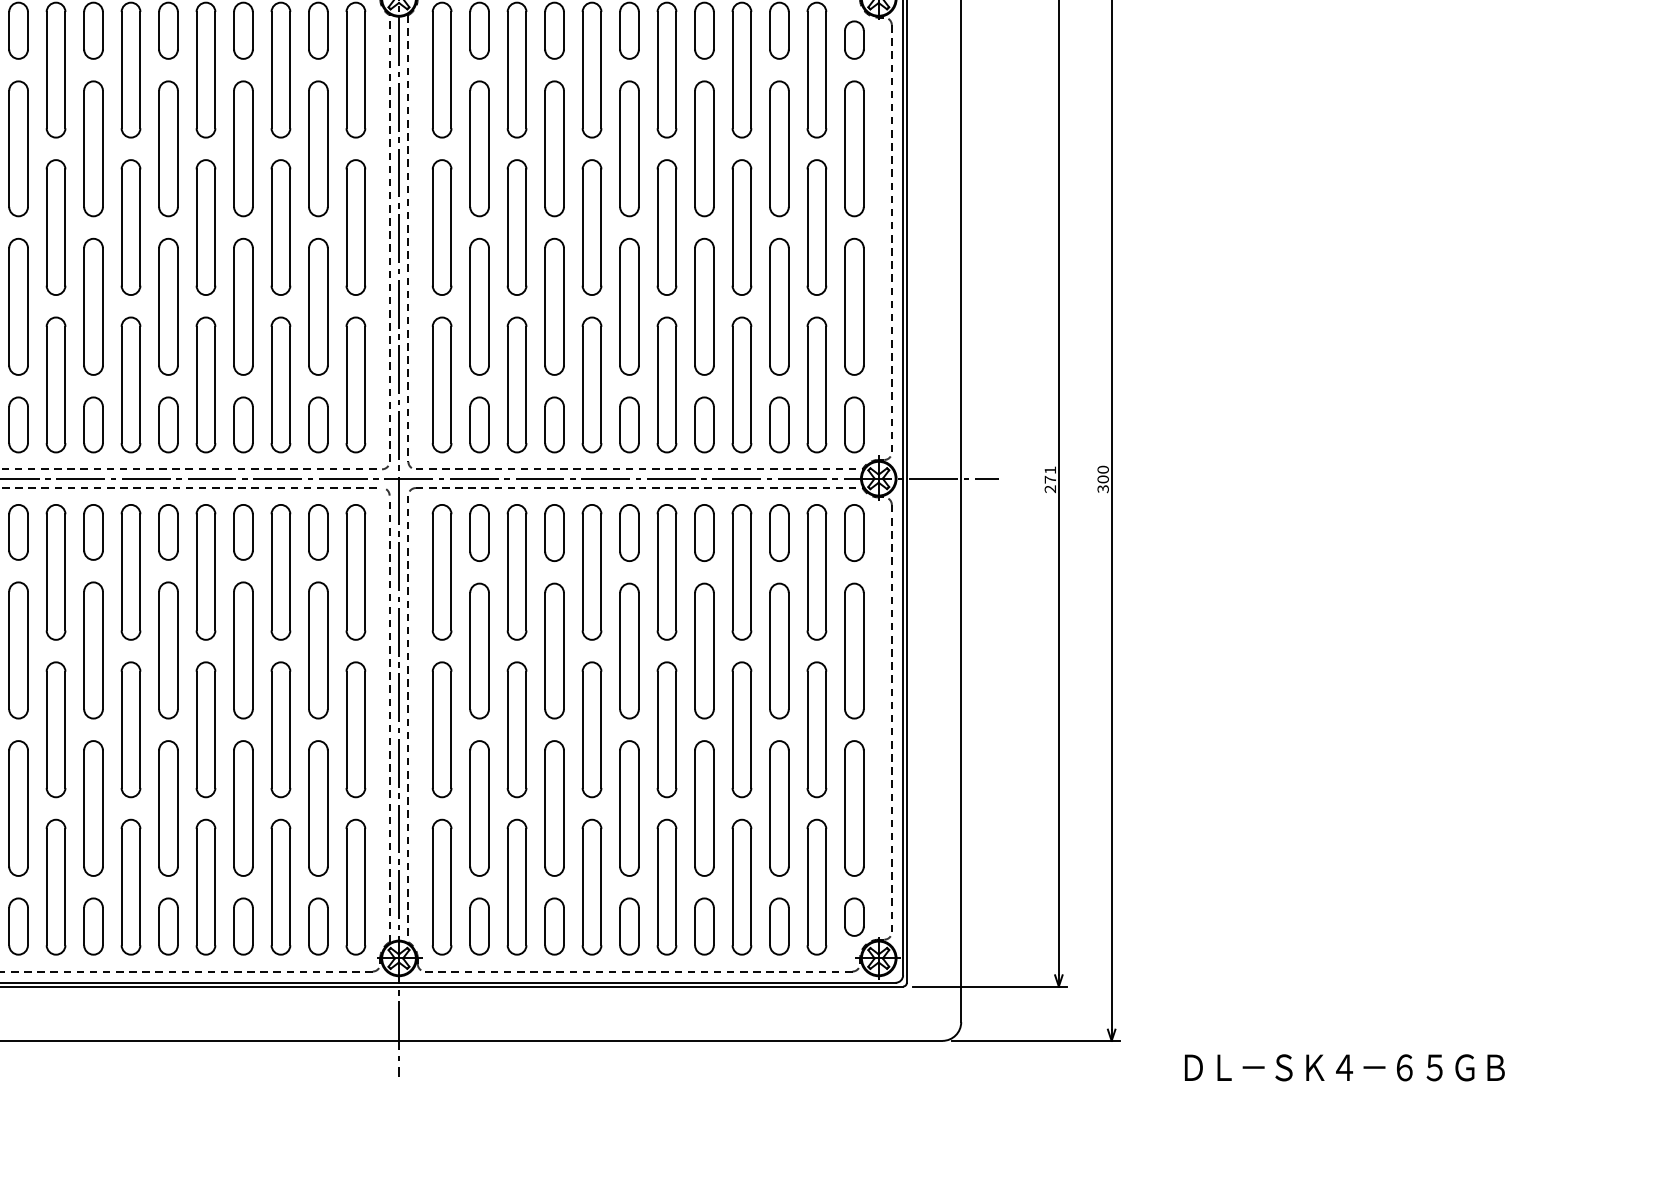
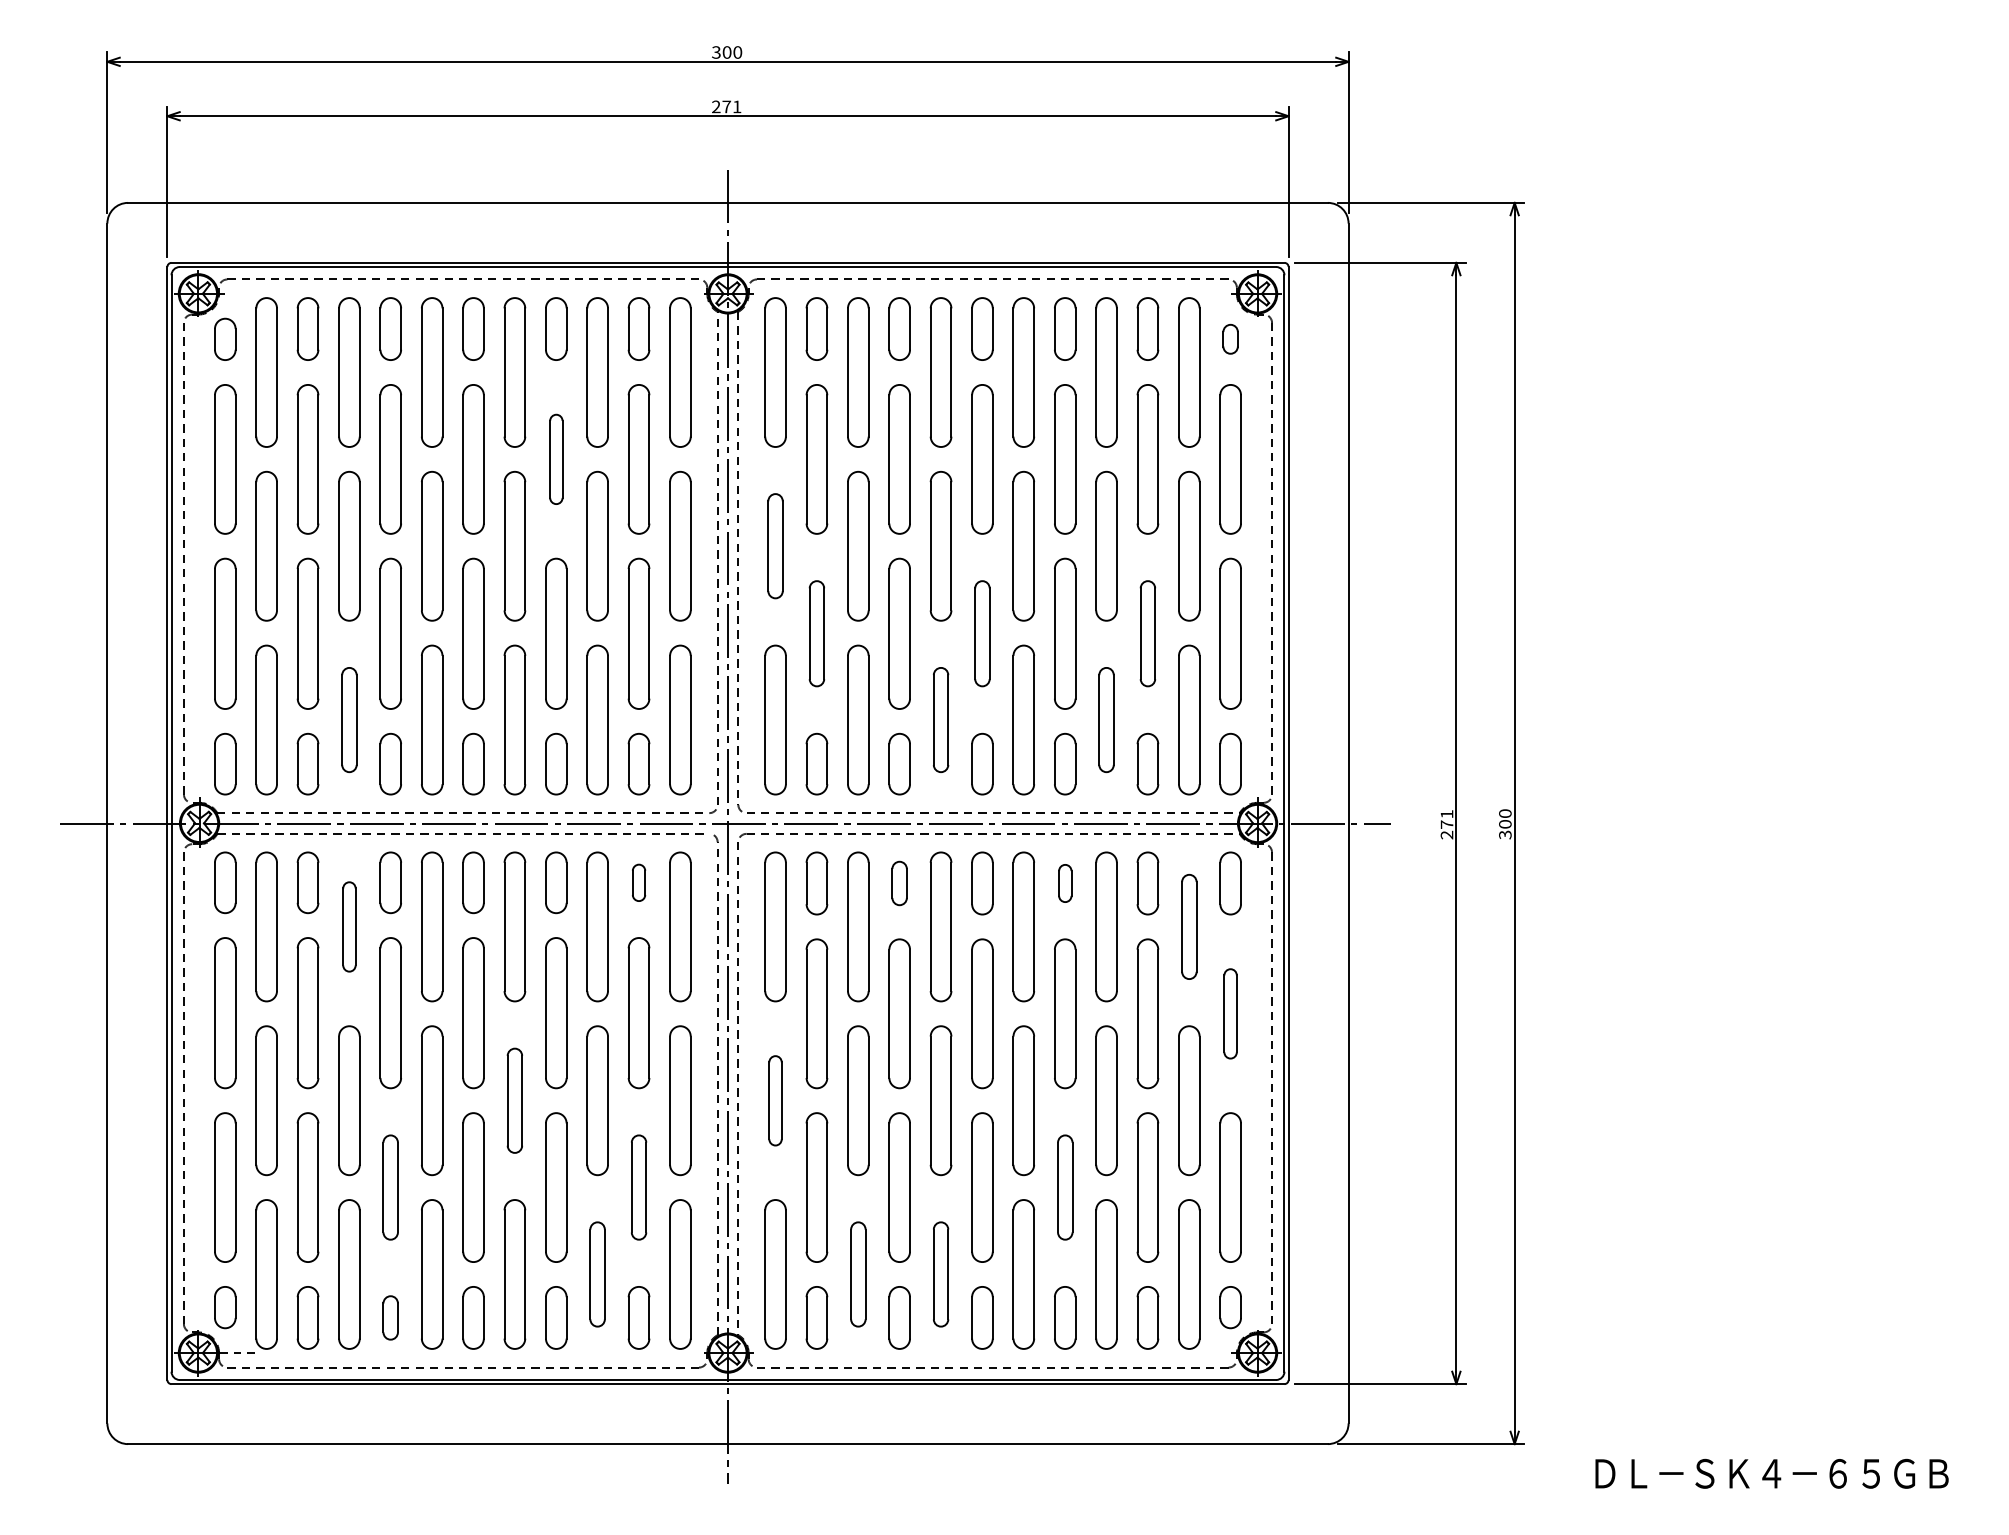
part: (854, 39) -> (1230, 338), size x0.7
part: (243, 148) -> (556, 459), size x0.6
part: (442, 226) -> (775, 545), size x0.7
part: (479, 306) -> (816, 633), size x0.7
part: (629, 306) -> (982, 633), size x0.7
part: (779, 306) -> (1147, 633), size x0.7
part: (56, 384) -> (349, 719), size x0.7
part: (591, 384) -> (940, 719), size x0.7
part: (741, 384) -> (1106, 719), size x0.7
part: (317, 532) -> (638, 882), size x0.6
part: (554, 533) -> (899, 883), size x0.7
part: (704, 533) -> (1065, 883), size x0.6
part: (56, 571) -> (349, 926), size x0.6
part: (817, 571) -> (1189, 926), size x0.7
part: (854, 650) -> (1230, 1013), size x0.6
part: (205, 729) -> (514, 1100), size x0.7
part: (442, 729) -> (775, 1100), size x0.6
part: (93, 808) -> (390, 1187), size x0.7
part: (317, 808) -> (638, 1187), size x0.7
part: (704, 808) -> (1065, 1187), size x0.7
part: (280, 887) -> (597, 1274), size x0.7
part: (517, 887) -> (858, 1274), size x0.7
part: (591, 887) -> (940, 1274), size x0.7
part: (93, 926) -> (390, 1317), size x0.7

